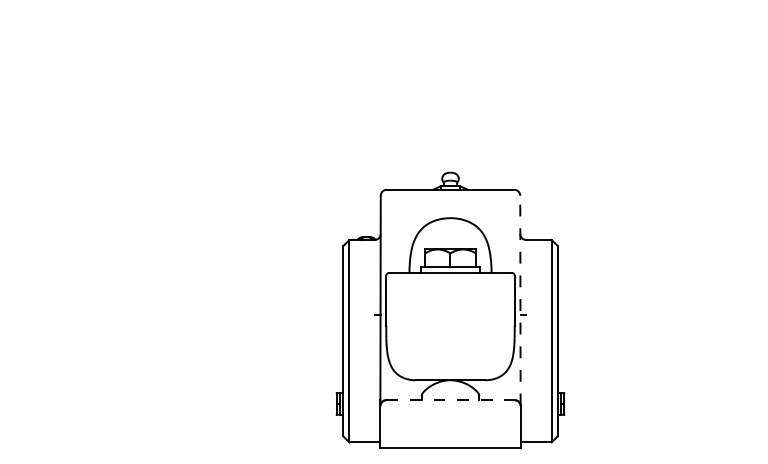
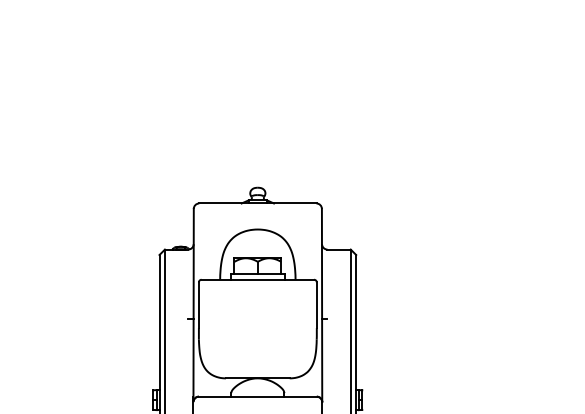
line: (520, 300) -> (322, 305), dashed -> solid
line: (451, 400) -> (258, 396), dashed -> solid

